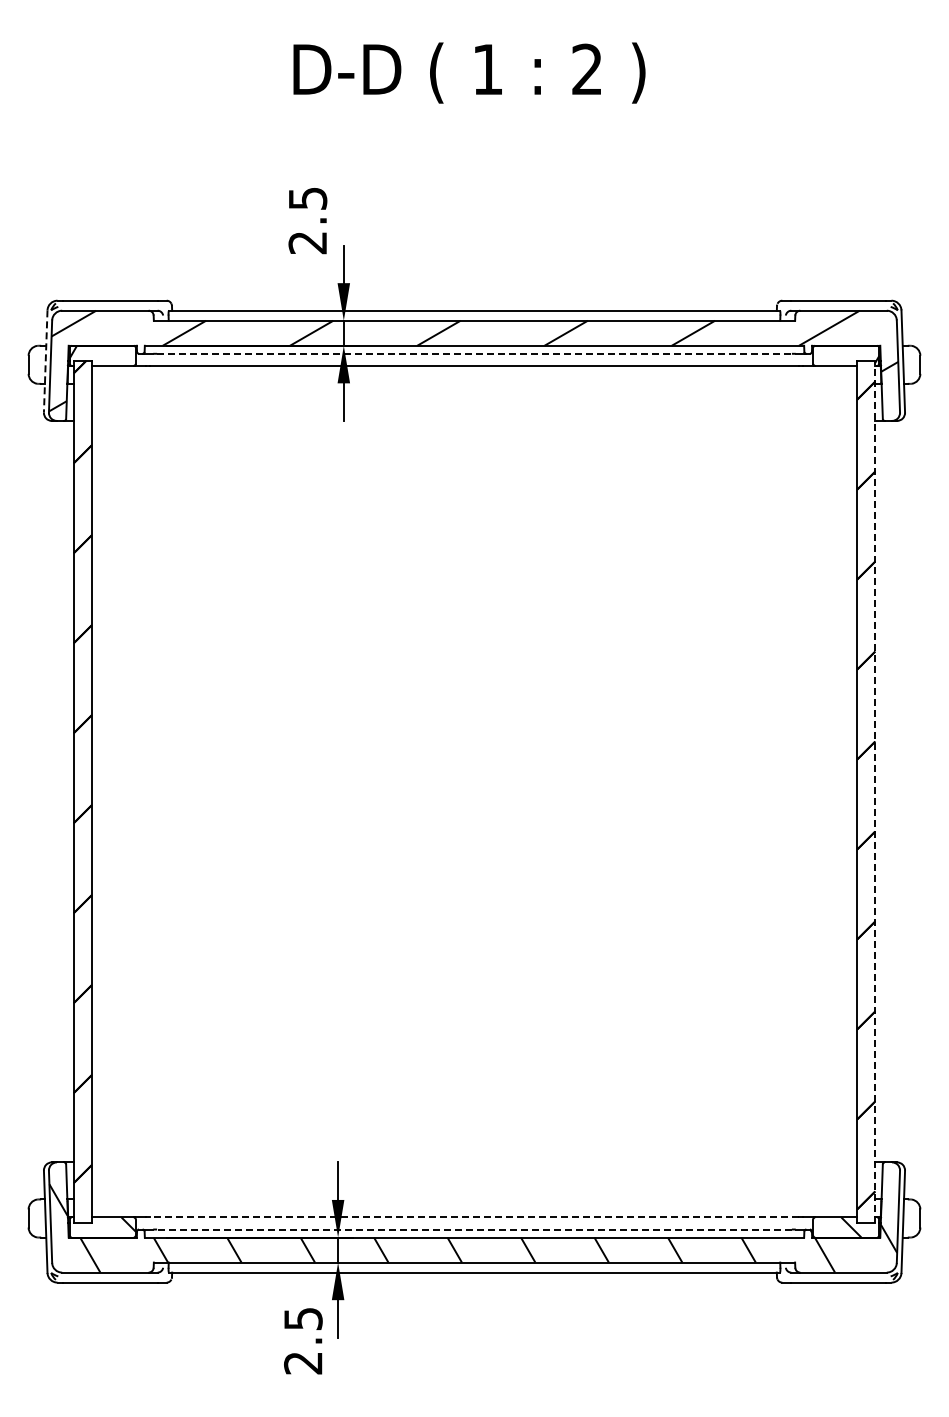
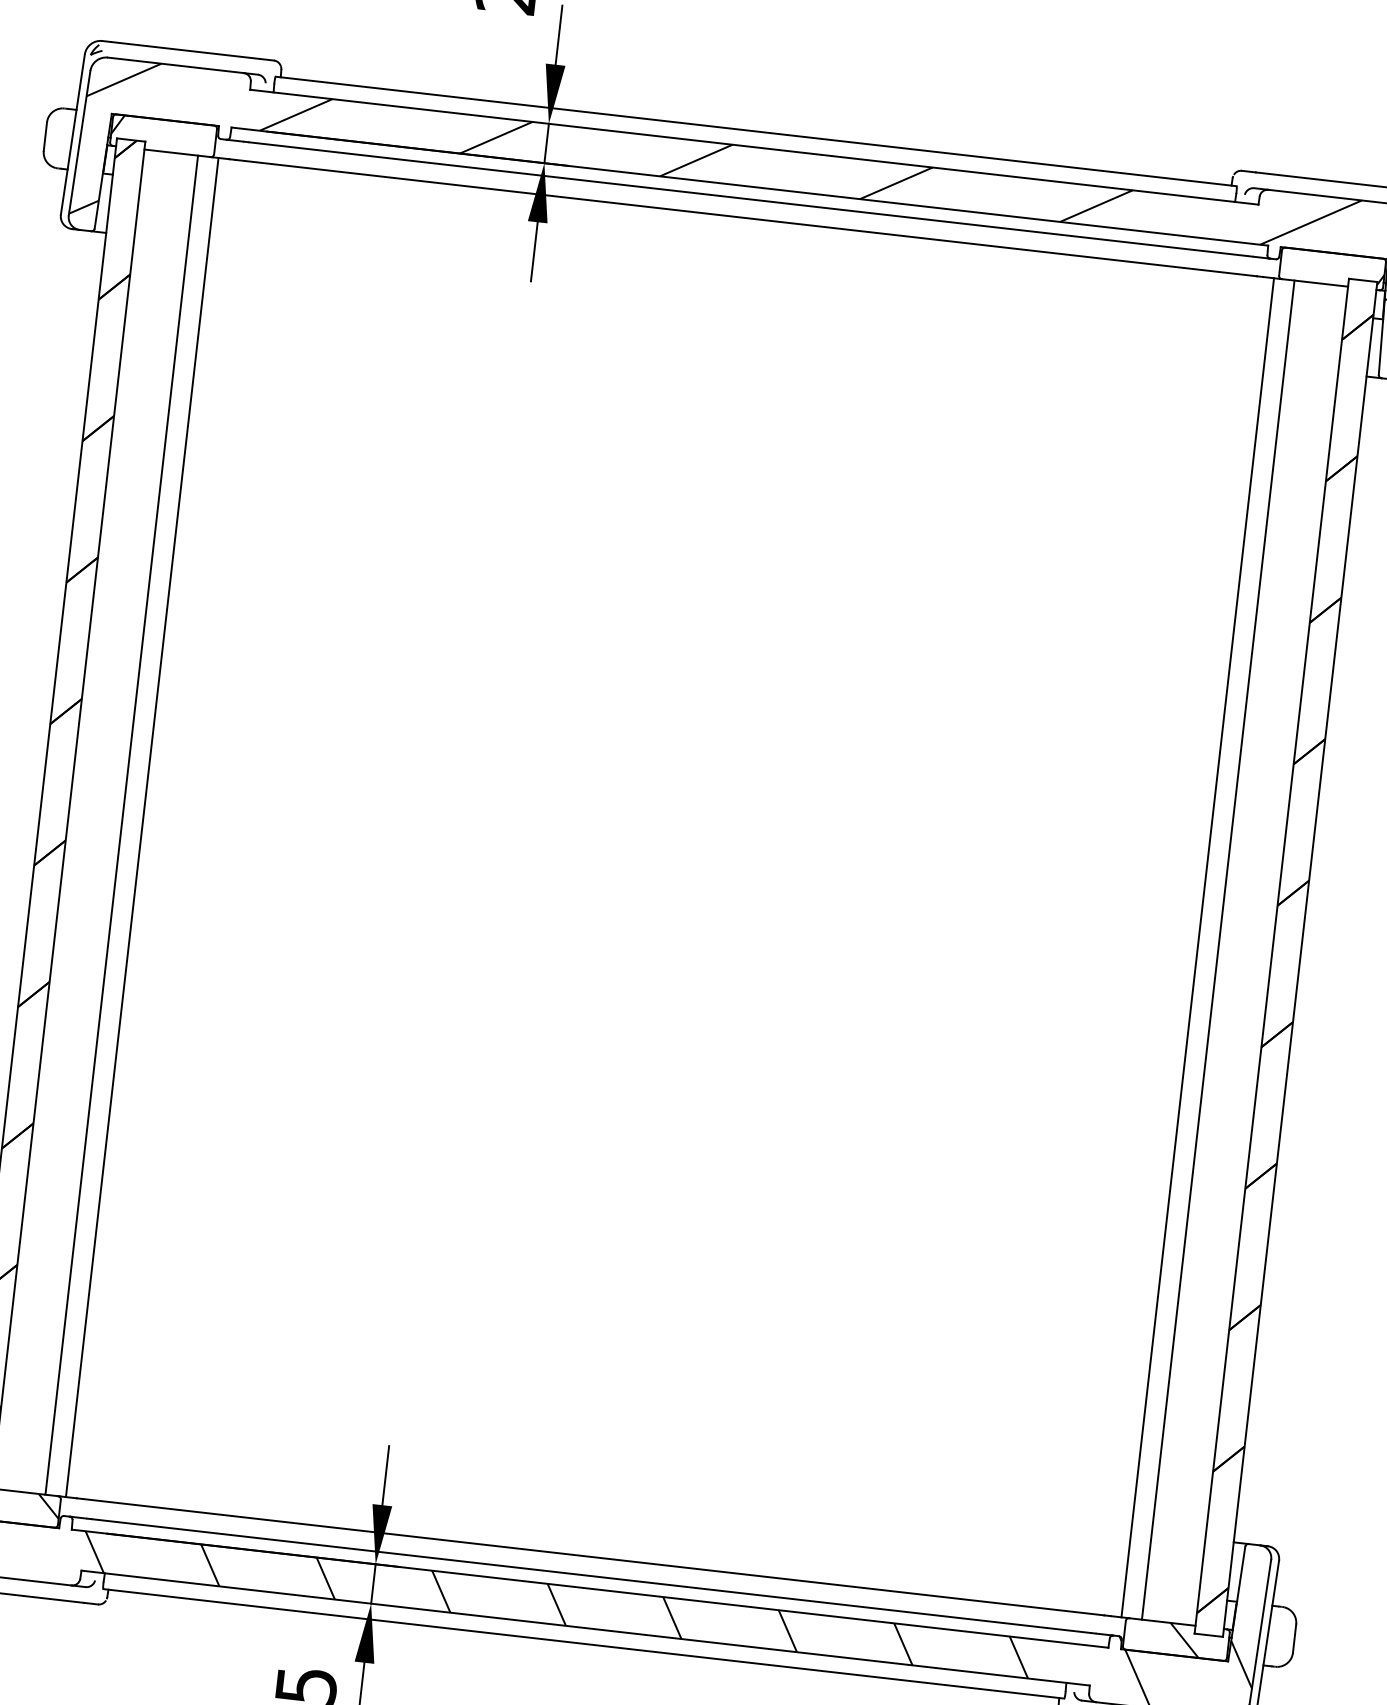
line: (474, 353) -> (748, 198), dashed -> solid
line: (45, 362) -> (72, 136), dashed -> solid
line: (125, 791) -> (121, 824), added
line: (138, 791) -> (141, 827), added
line: (810, 791) -> (1198, 947), added
line: (823, 791) -> (1218, 949), added
line: (875, 791) -> (1300, 959), dashed -> solid
line: (474, 1217) -> (593, 1557), dashed -> solid
line: (474, 1229) -> (591, 1576), dashed -> solid

